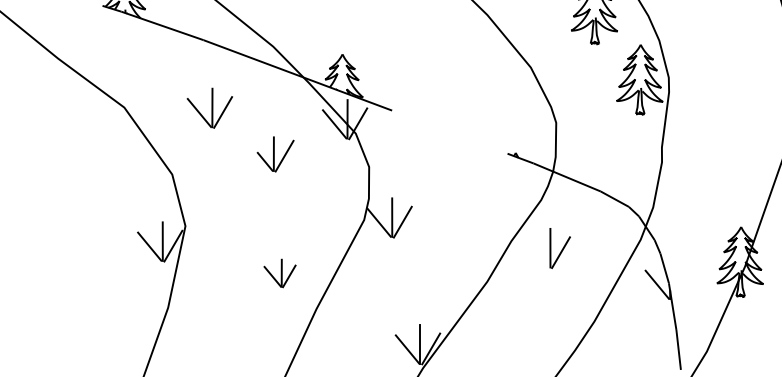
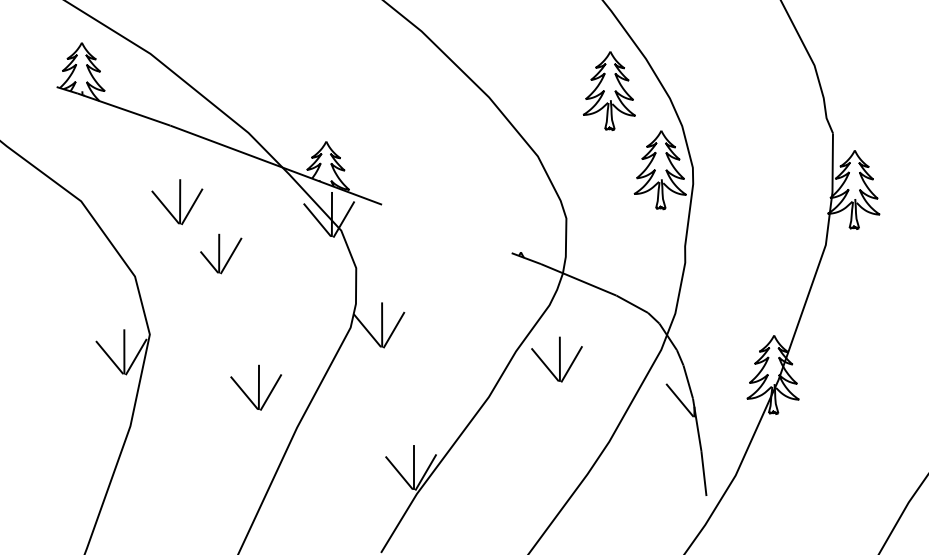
part: (275, 154) -> (221, 253), moved
line: (537, 252) -> (545, 364), added
part: (279, 273) -> (255, 387), size x1.43

